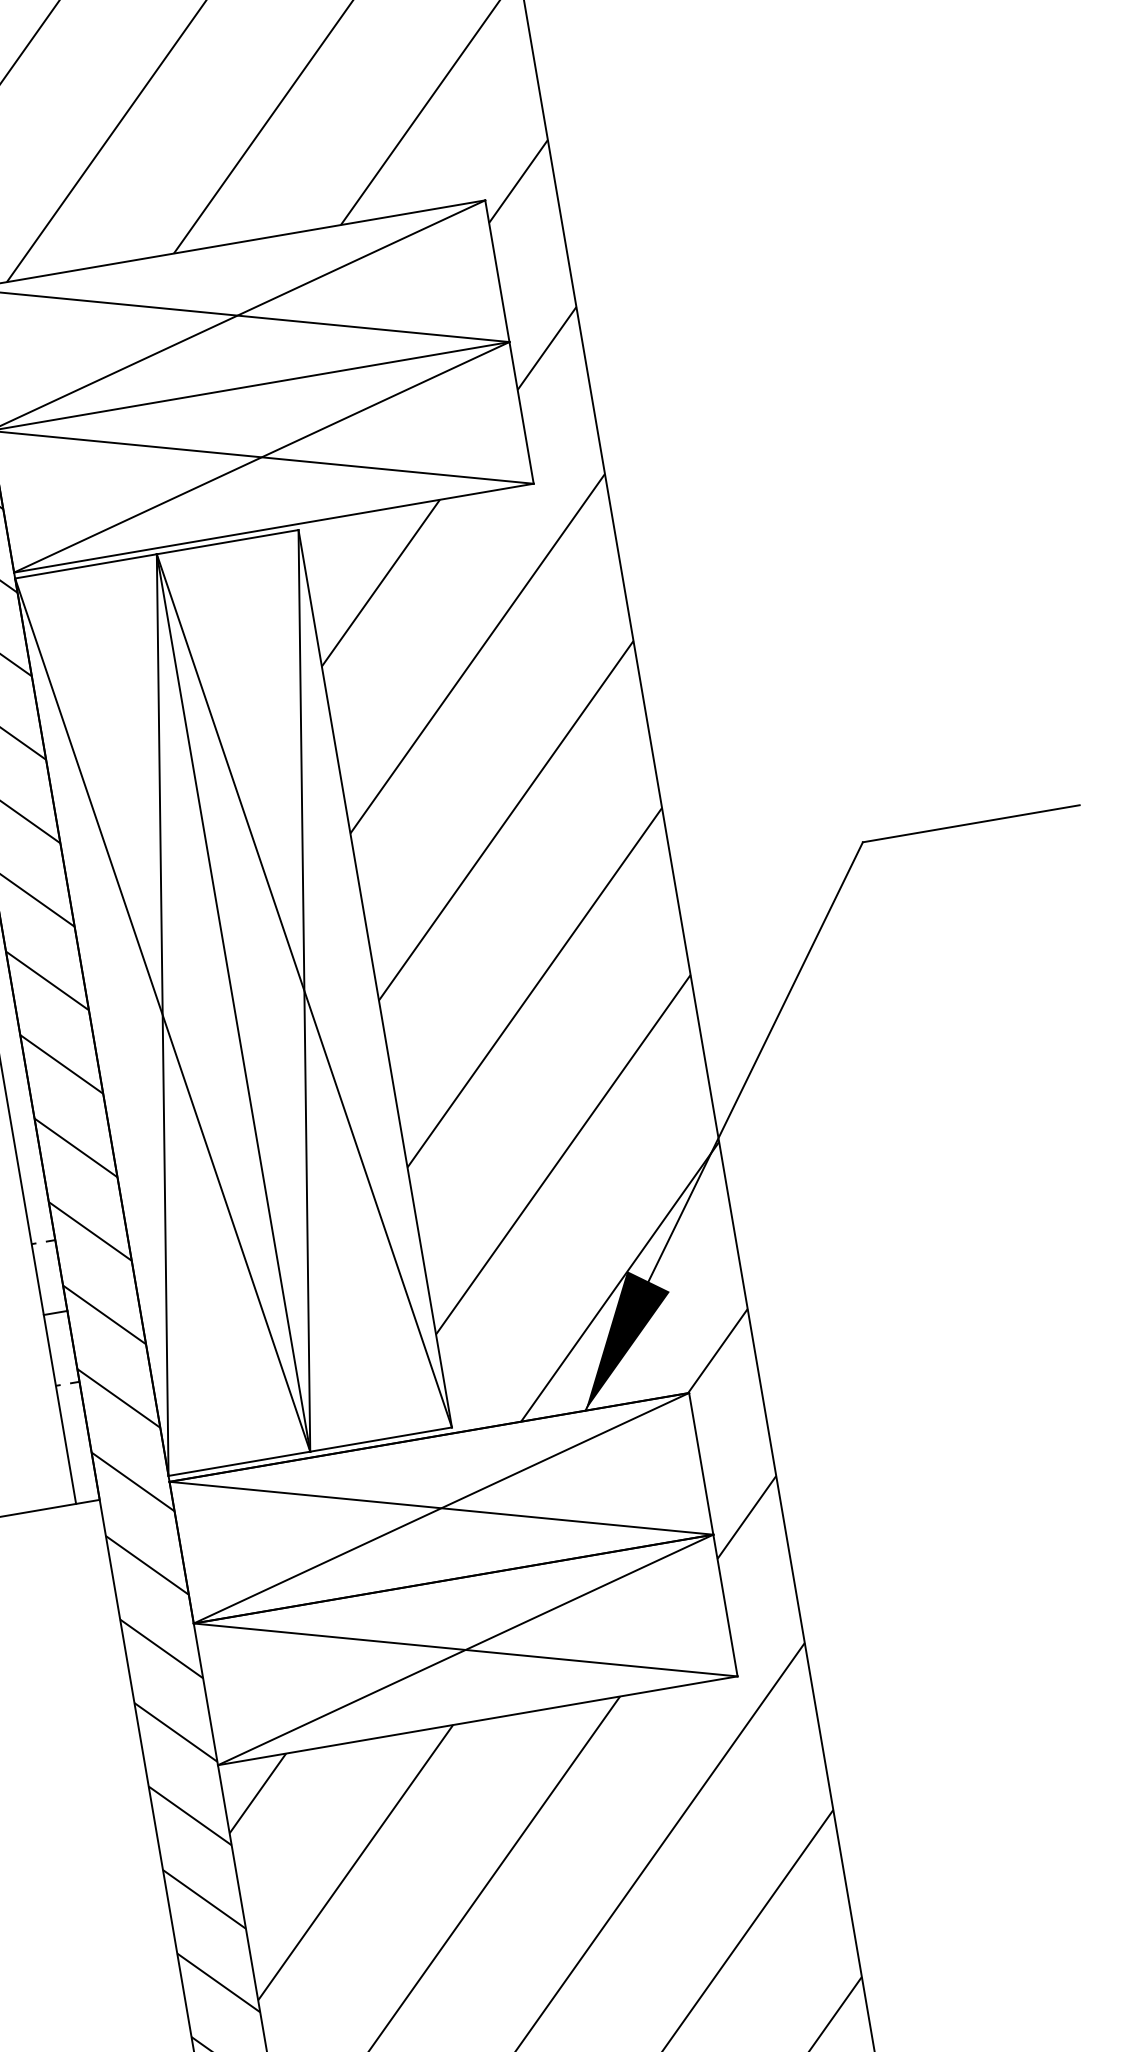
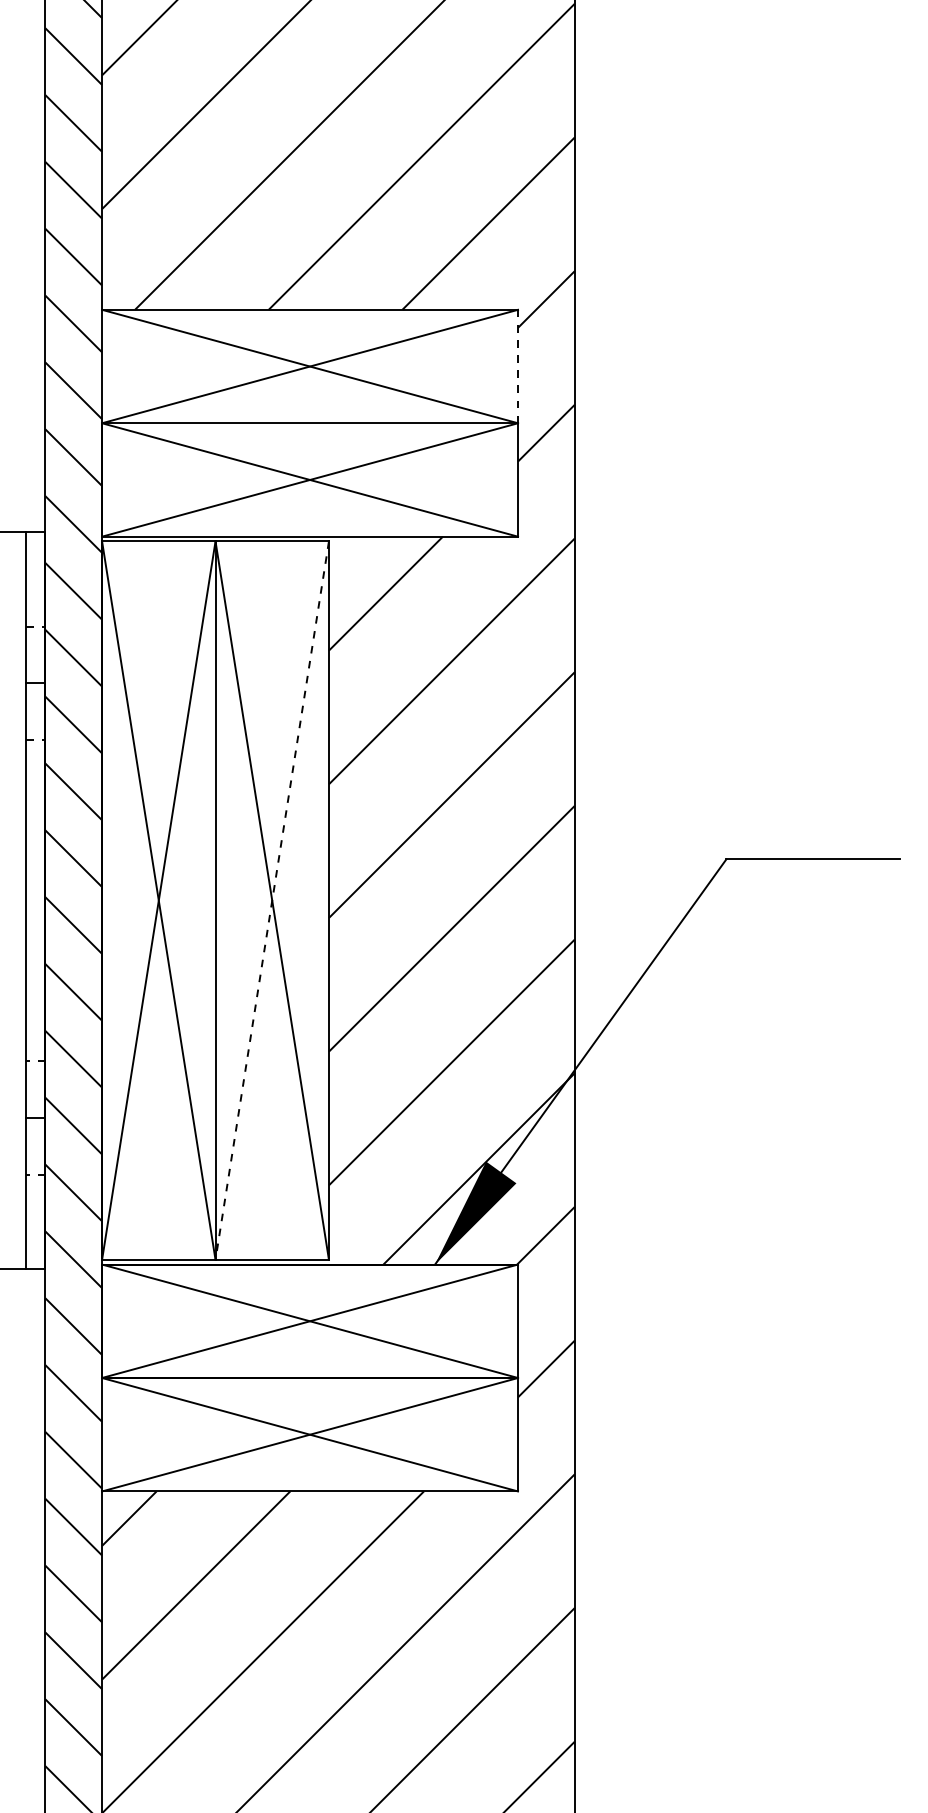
line: (497, 271) -> (518, 366), solid -> dashed
line: (304, 990) -> (272, 900), solid -> dashed

